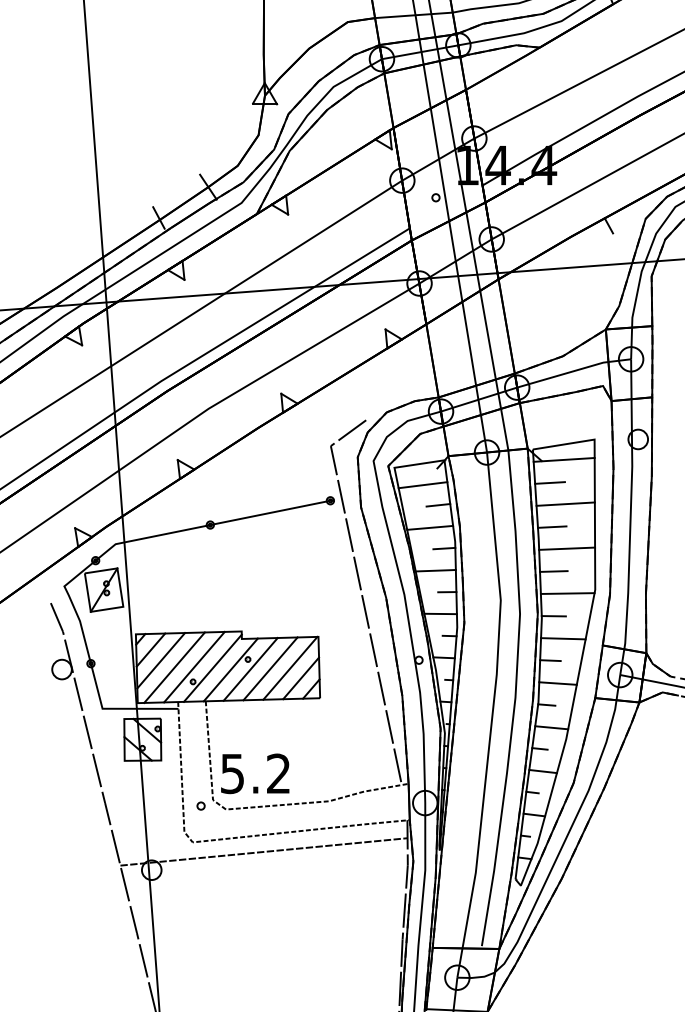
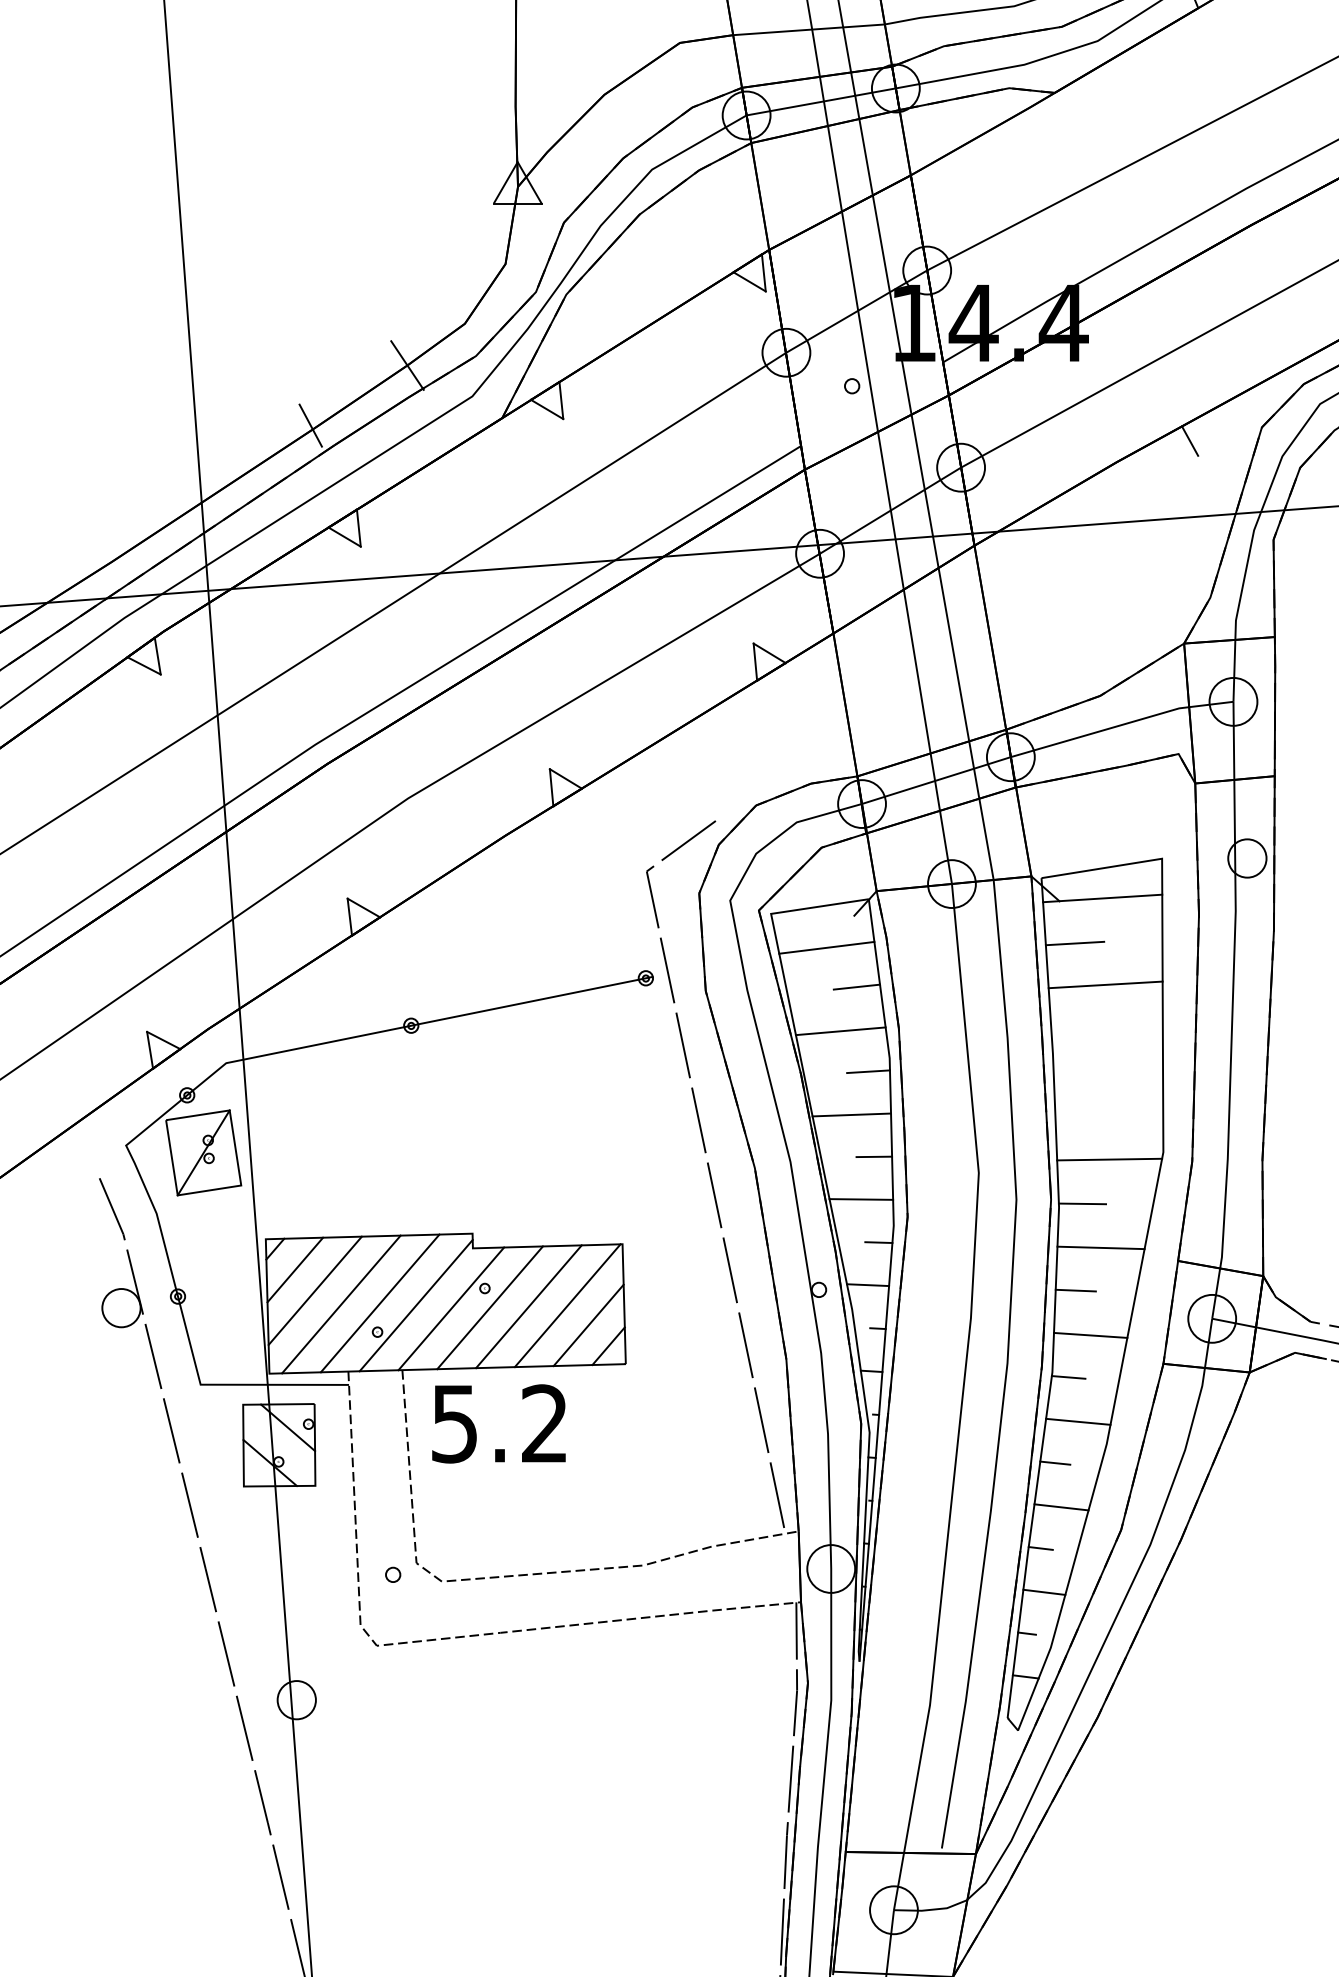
line: (551, 526) -> (1077, 1028), removed
line: (567, 548) -> (1109, 1071), removed
line: (553, 571) -> (1081, 1116), removed
text: (255, 773) -> (499, 1423), moved
line: (263, 851) -> (515, 1663), removed

